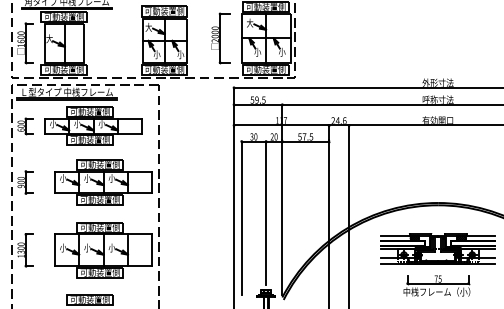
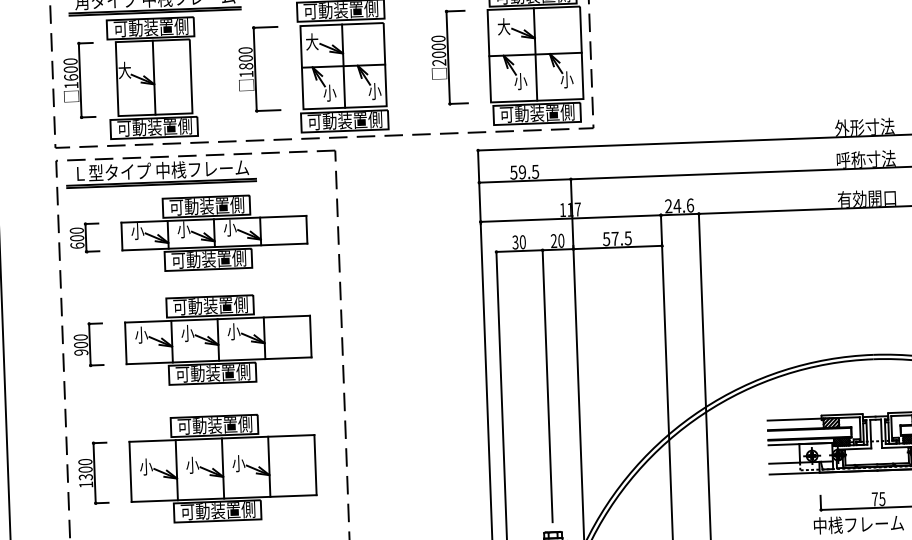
part: (120, 40) -> (259, 68), added
part: (103, 182) -> (218, 339), moved
part: (103, 250) -> (222, 468), moved

